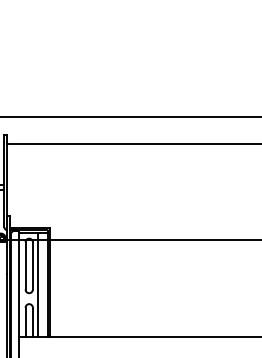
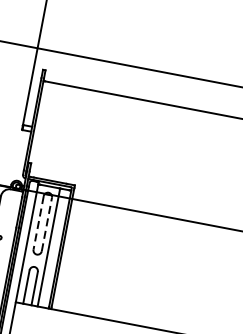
line: (25, 265) -> (38, 222), solid -> dashed
line: (32, 265) -> (46, 223), solid -> dashed

